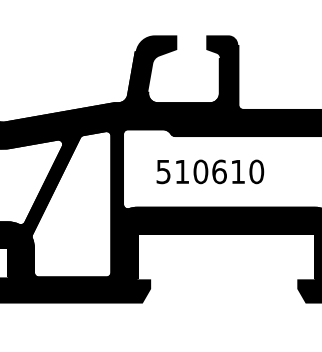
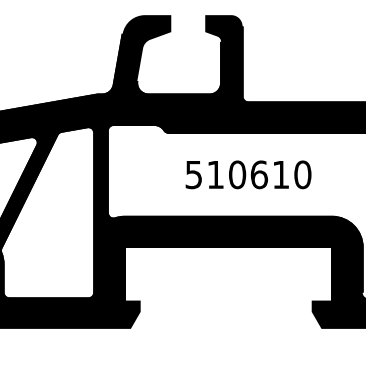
text: (210, 171) -> (248, 174), moved

